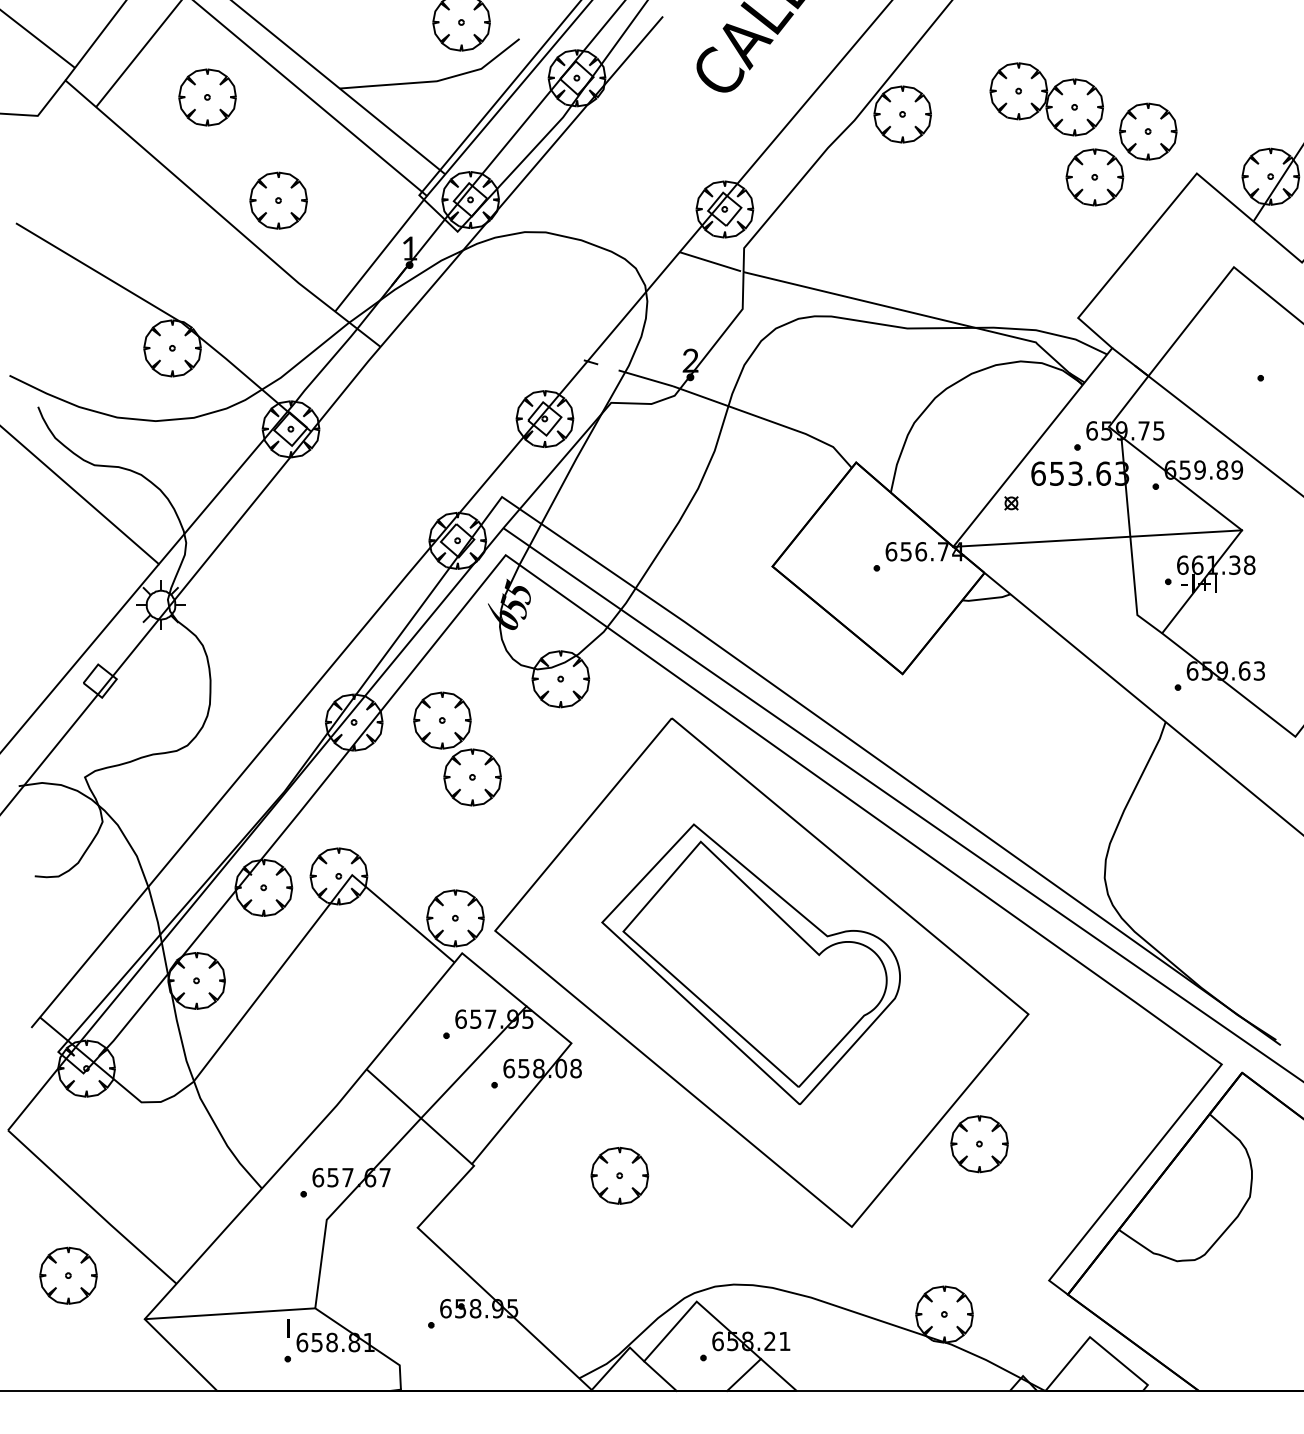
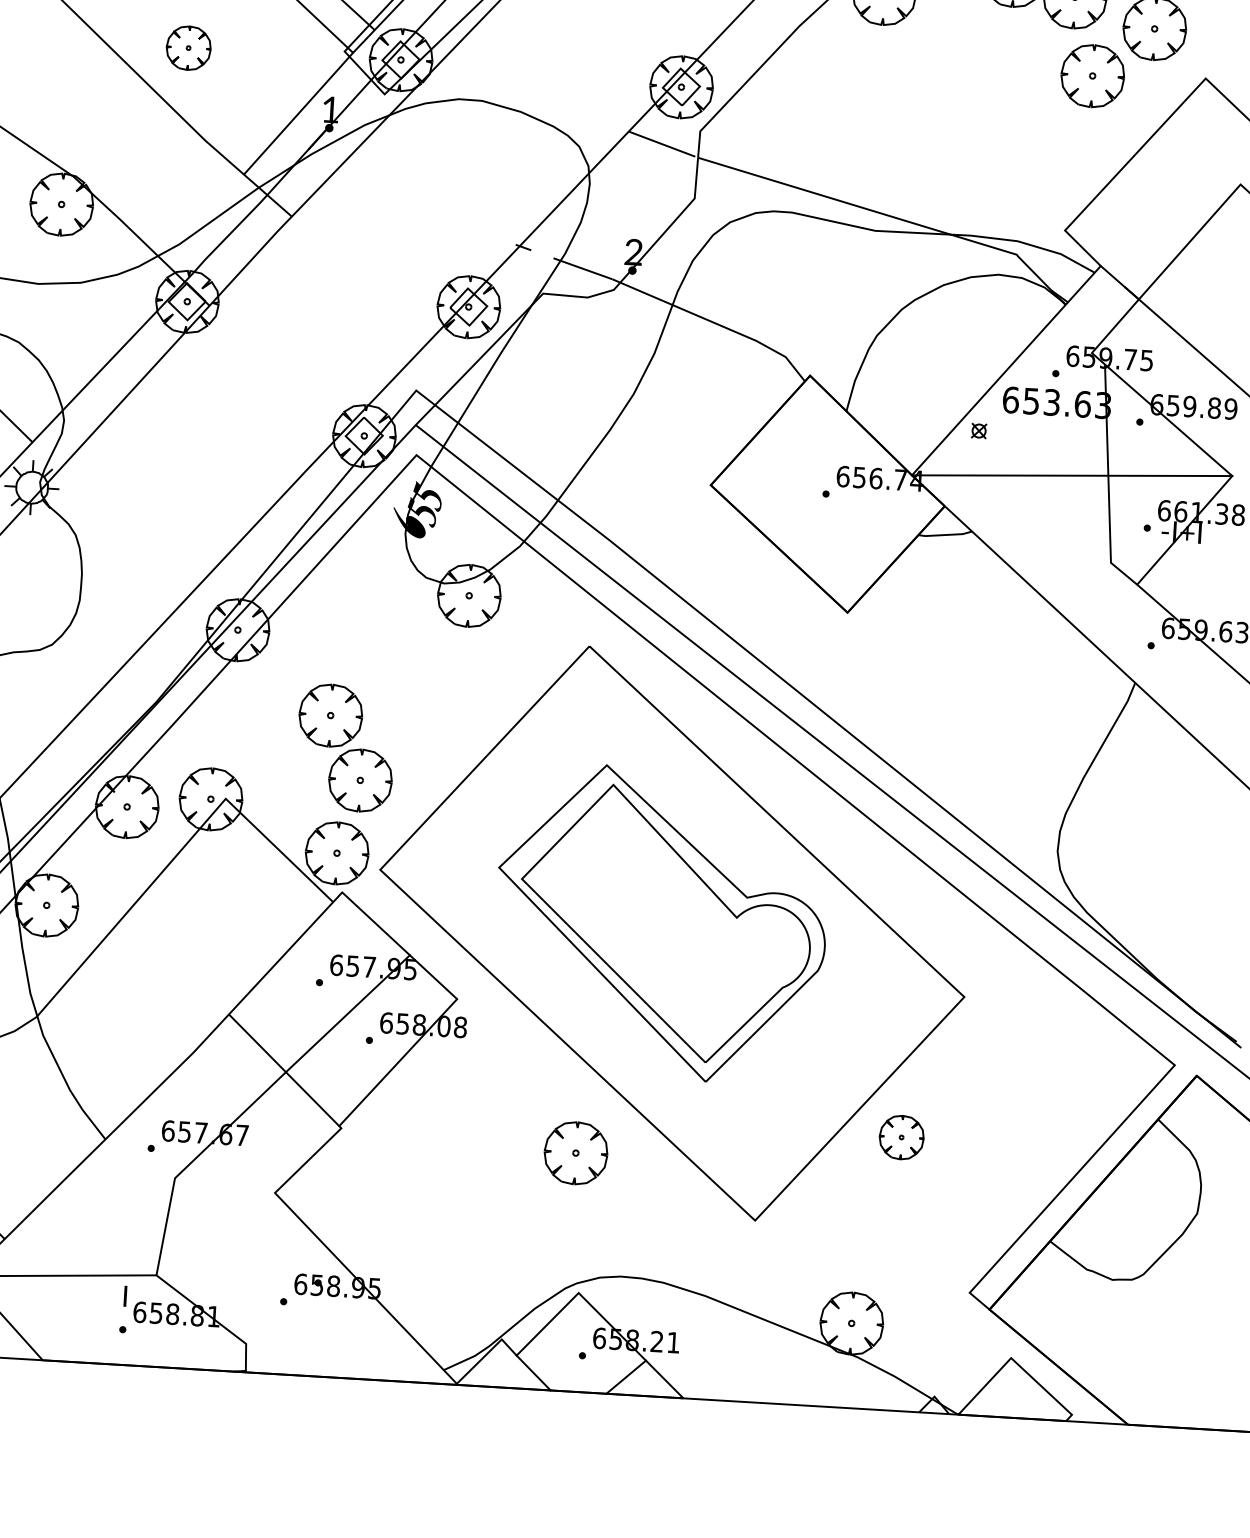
part: (278, 200) -> (188, 48), size x0.7
part: (457, 748) -> (345, 747), moved
part: (979, 1144) -> (901, 1137), size x0.7
part: (619, 1175) -> (575, 1152), moved

